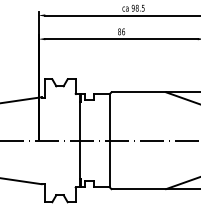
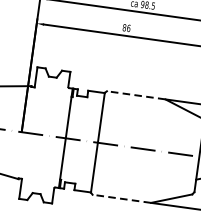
line: (138, 92) -> (135, 95), solid -> dashed
line: (138, 189) -> (121, 199), solid -> dashed

